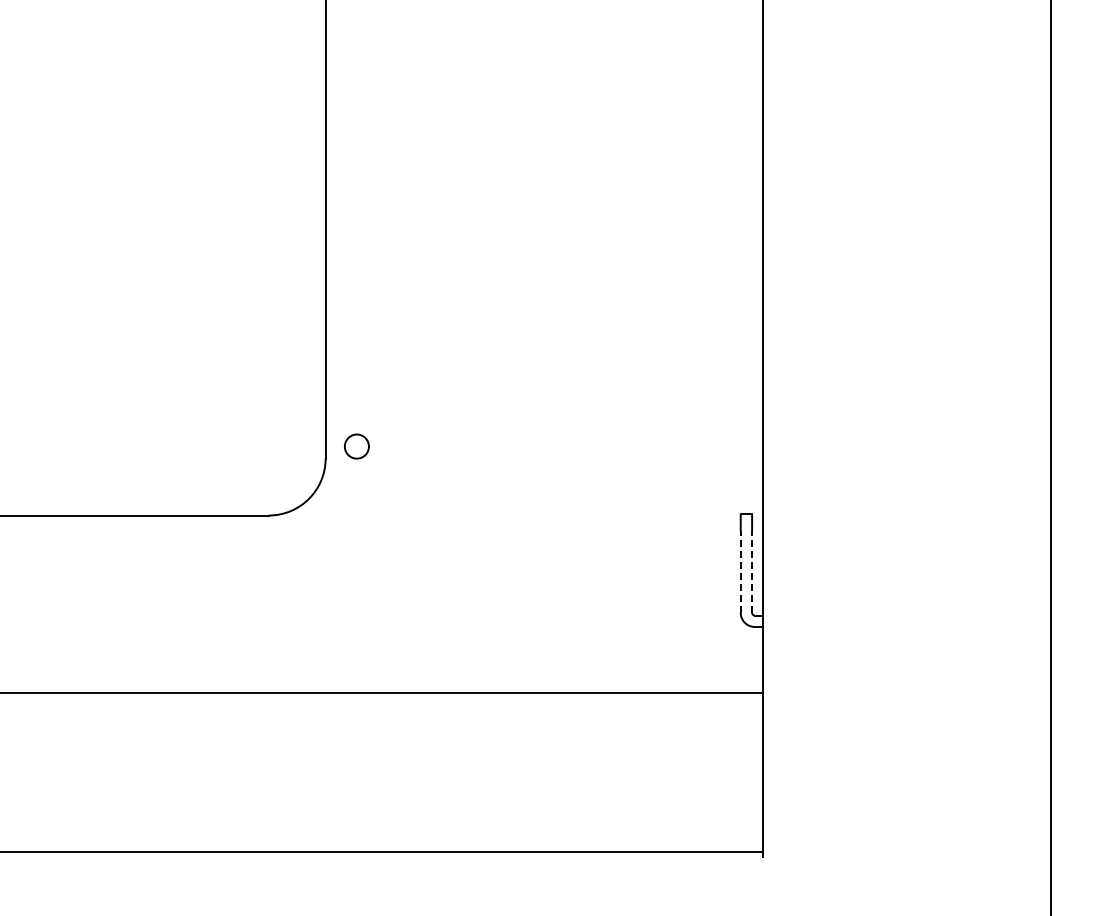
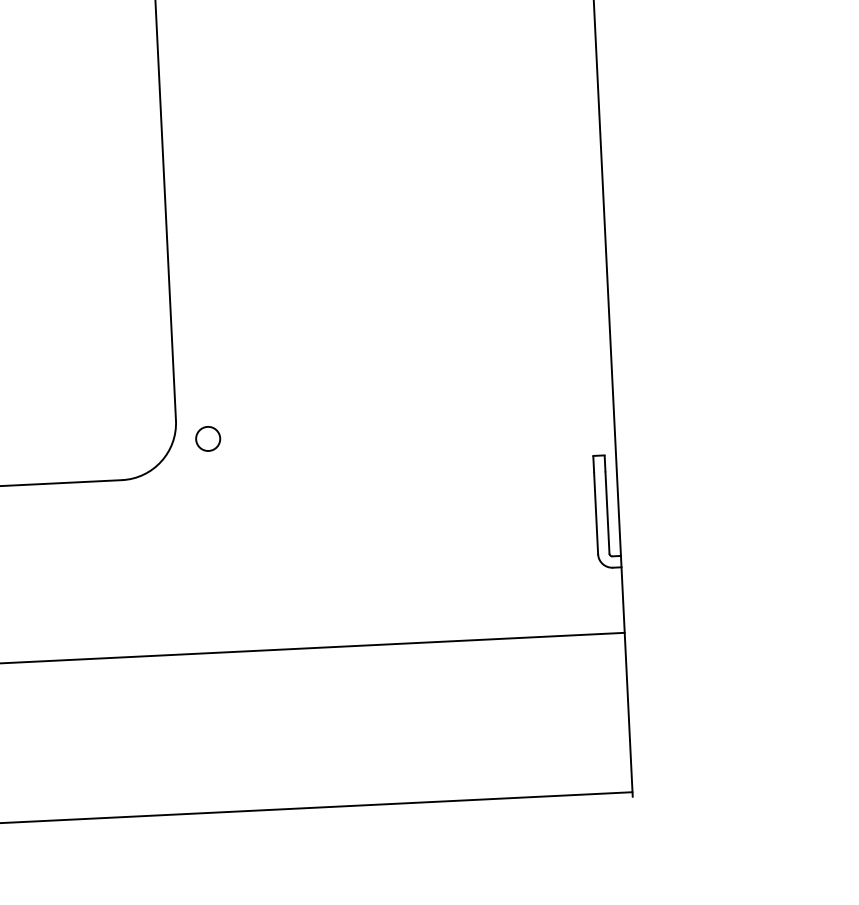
circle: (356, 446) -> (207, 438), moved
line: (740, 572) -> (595, 513), dashed -> solid
line: (752, 572) -> (607, 513), dashed -> solid

